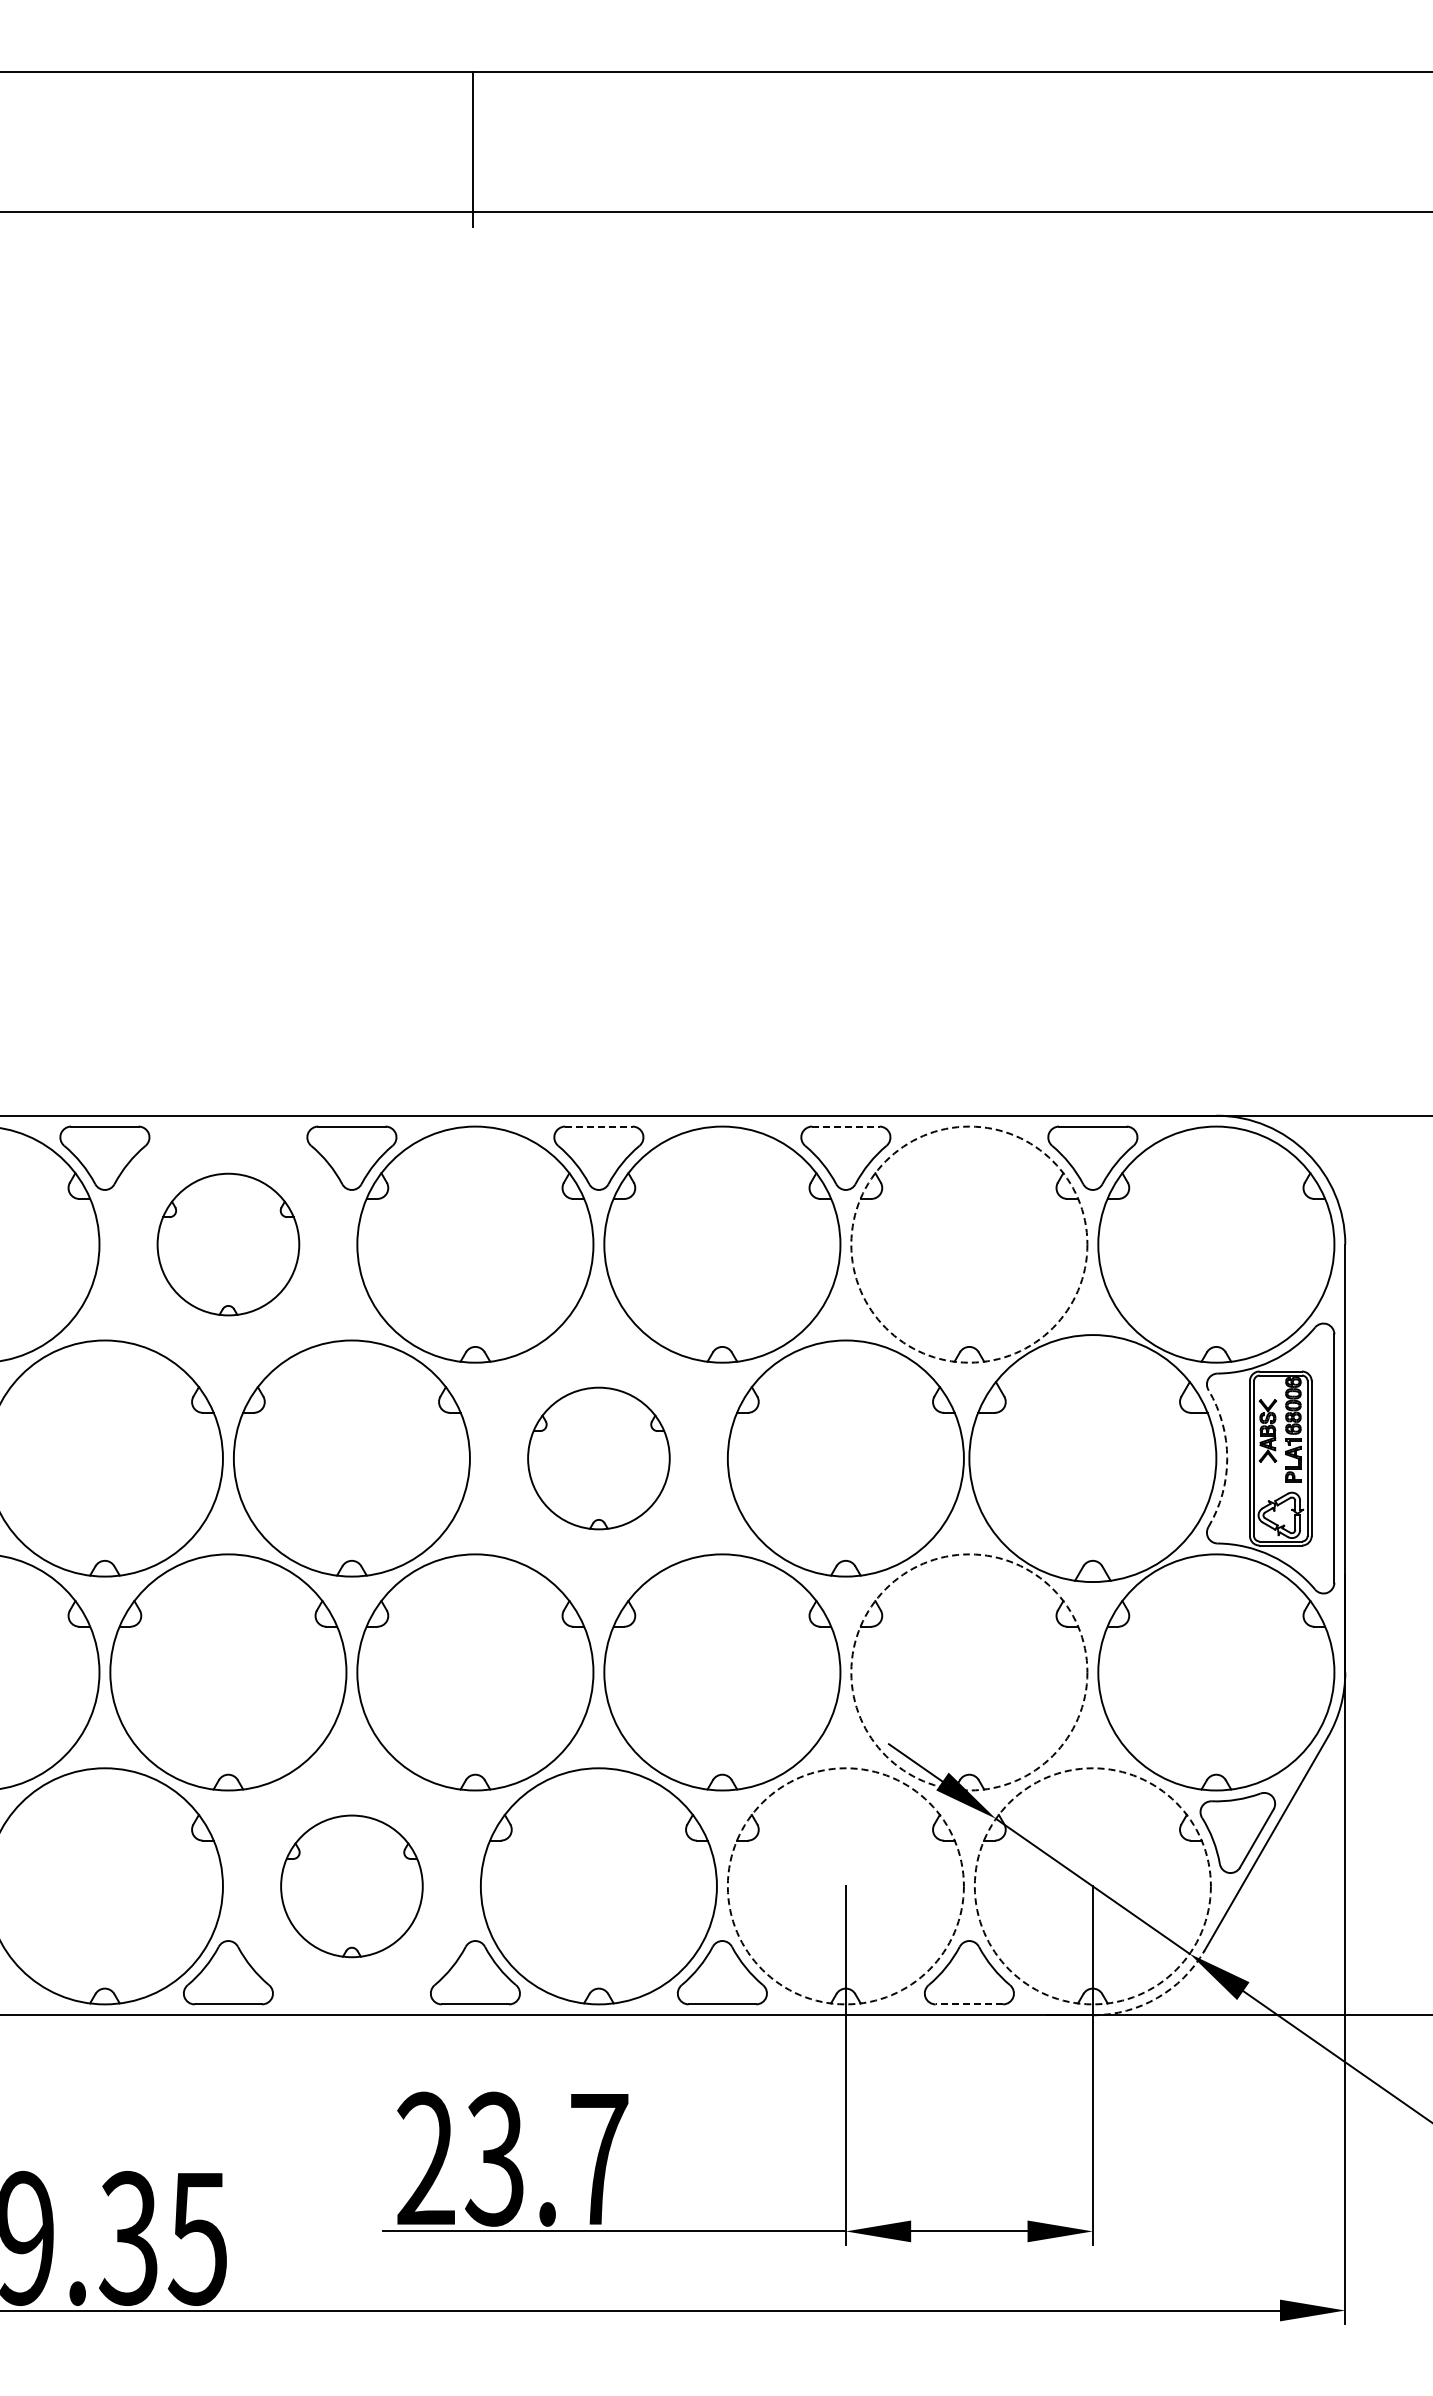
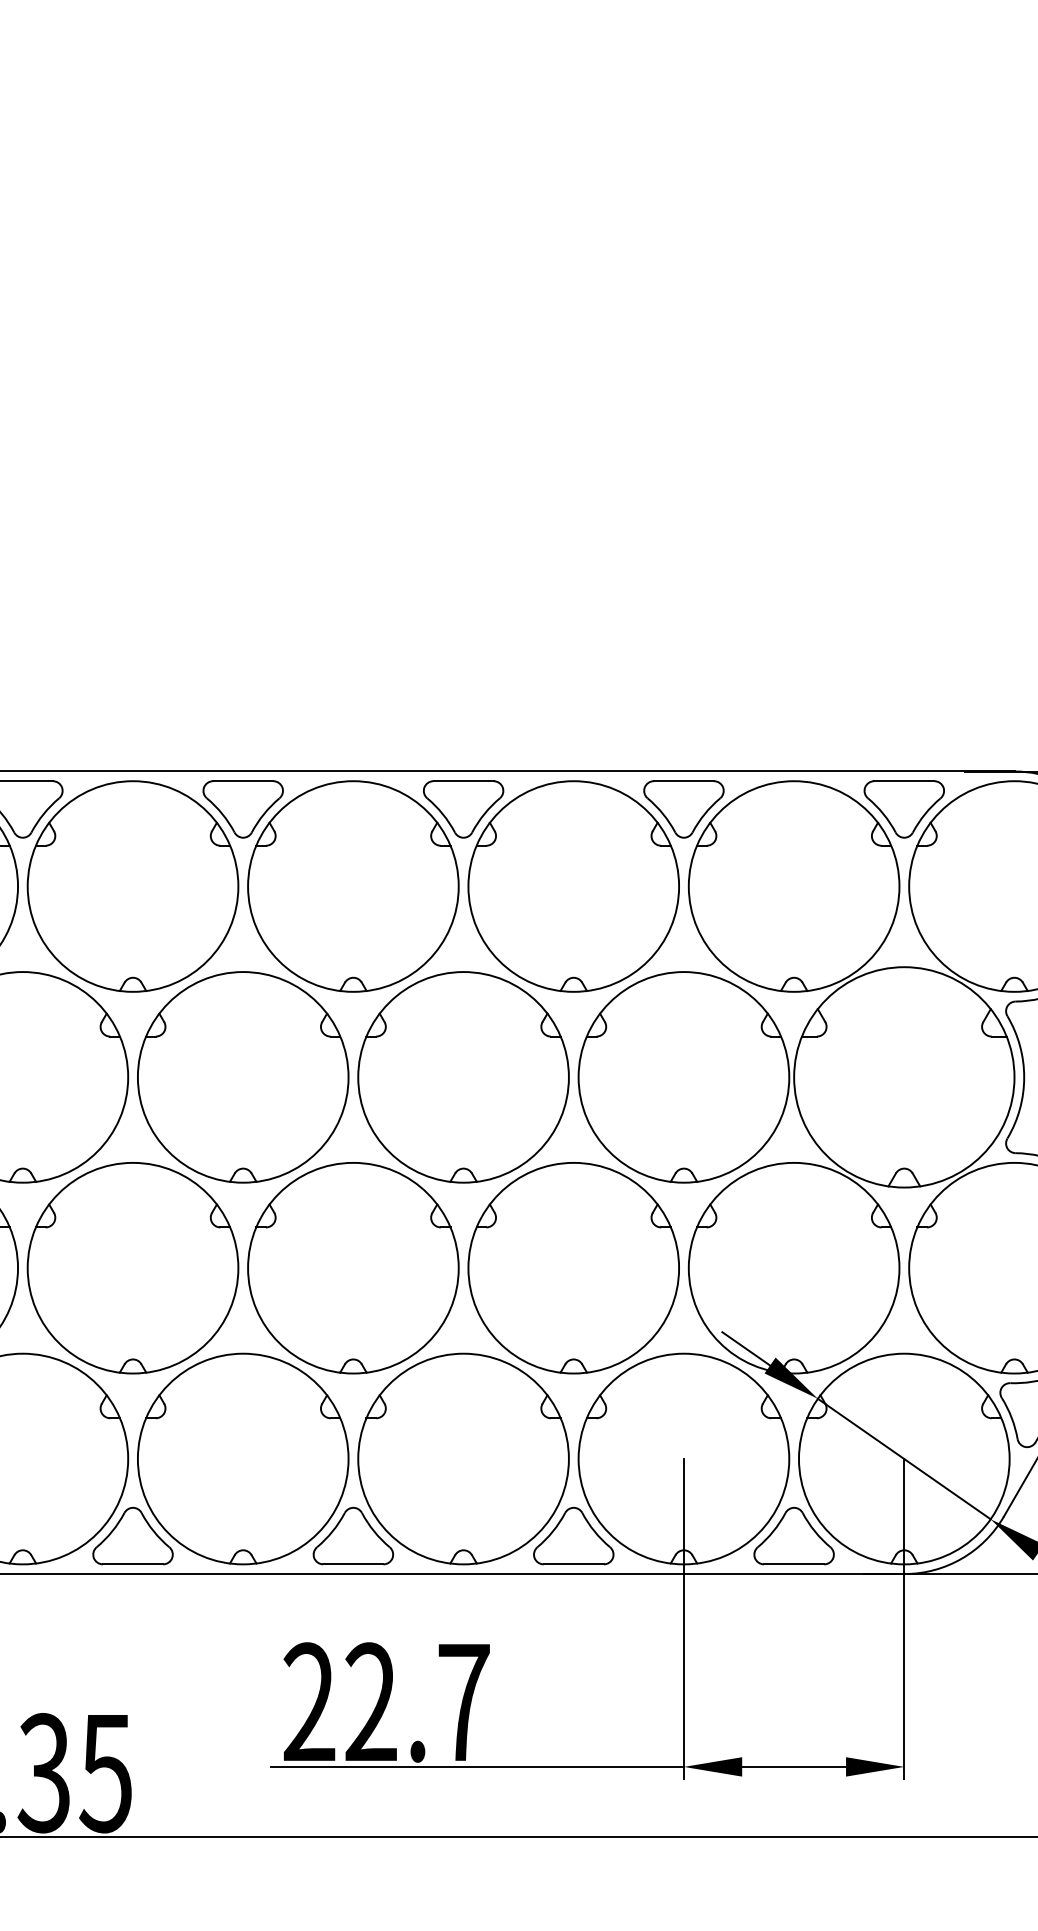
line: (598, 1126) -> (463, 781), dashed -> solid
line: (845, 1126) -> (683, 781), dashed -> solid
part: (228, 1244) -> (133, 886), size x1.67
circle: (969, 1244) -> (794, 886), dashed -> solid
part: (598, 1458) -> (463, 1077), size x1.67
arc: (1227, 1458) -> (1024, 1077), dashed -> solid
circle: (969, 1672) -> (794, 1268), dashed -> solid
part: (351, 1886) -> (242, 1459), size x1.67
circle: (845, 1886) -> (683, 1459), dashed -> solid
circle: (1092, 1886) -> (903, 1459), dashed -> solid
arc: (1157, 1998) -> (961, 1559), dashed -> solid
line: (969, 2004) -> (794, 1564), dashed -> solid
text: (494, 2158) -> (370, 1701), 23.7 -> 22.7

